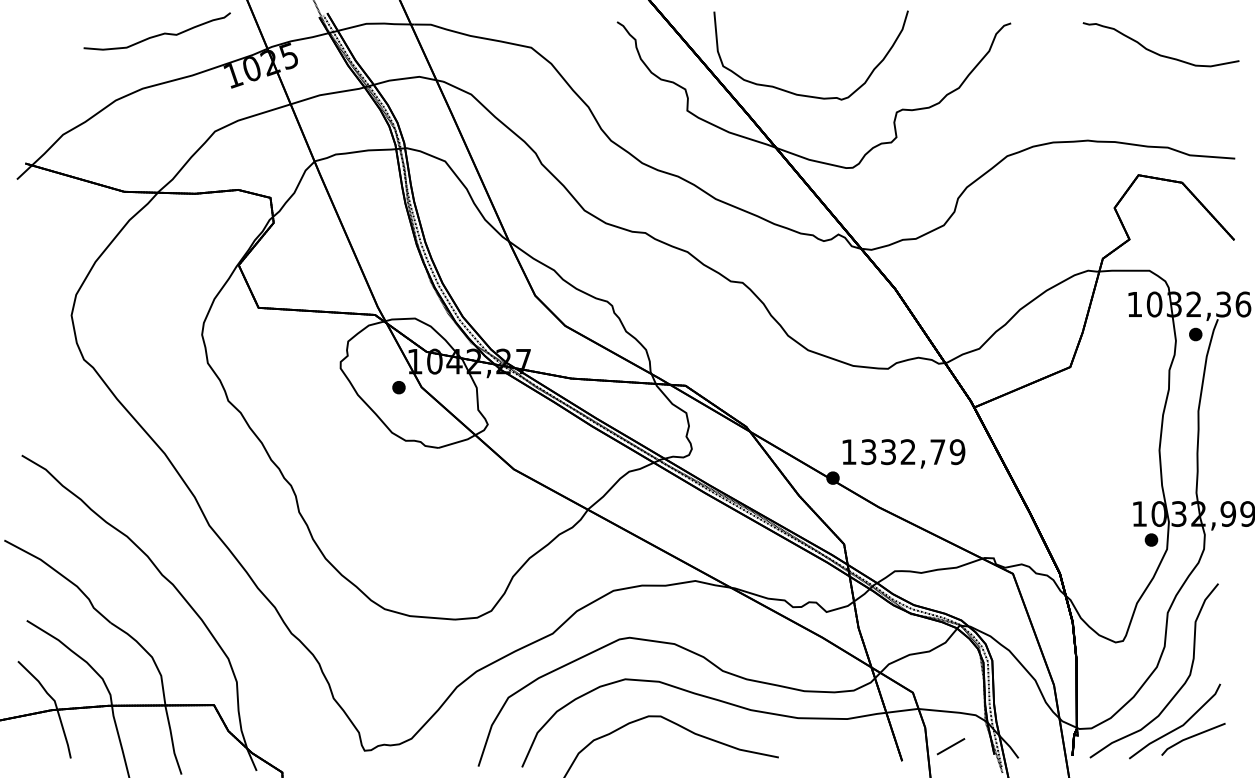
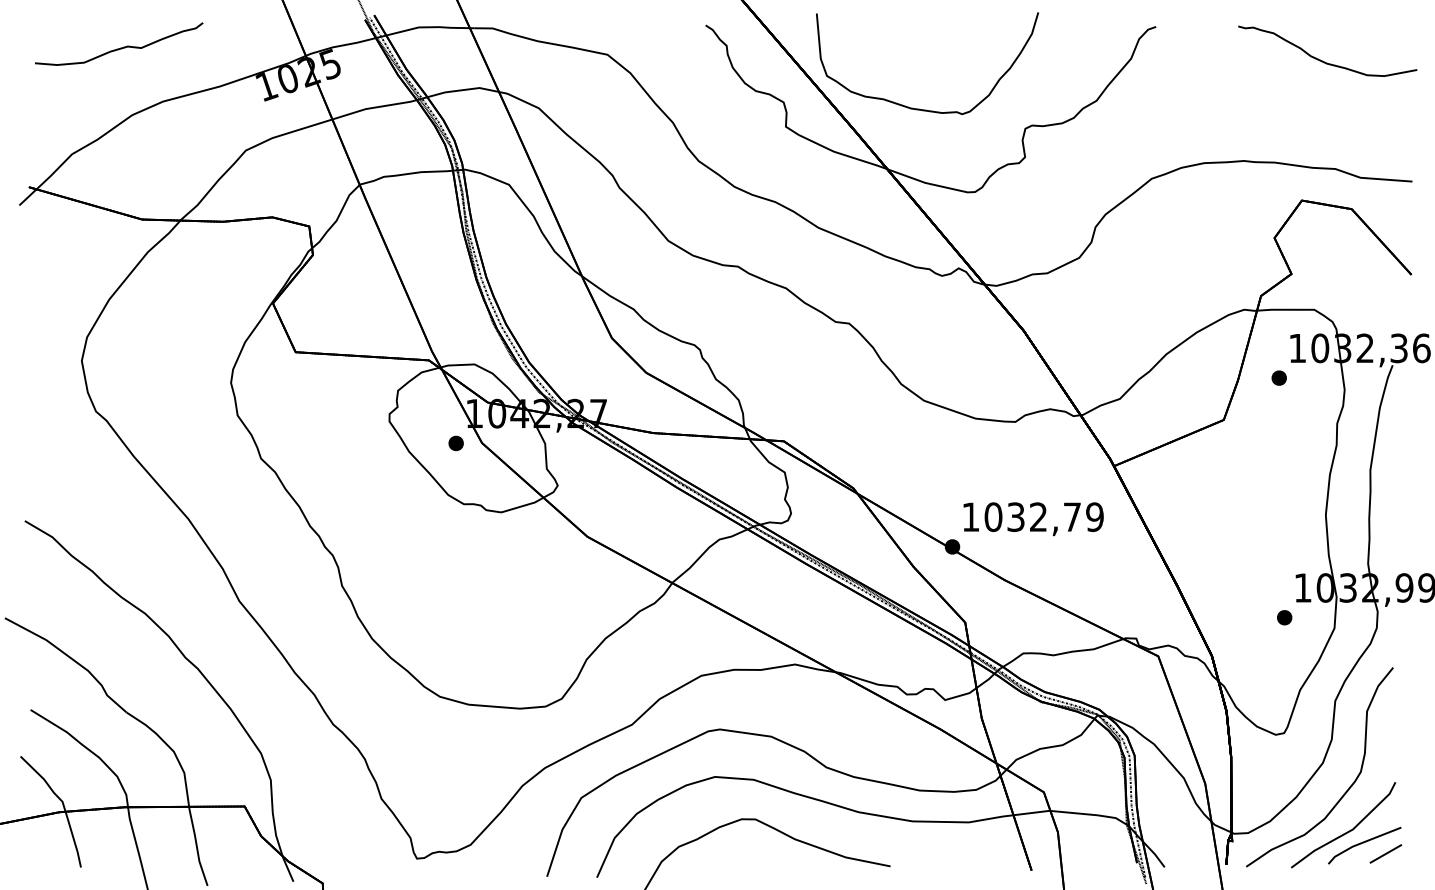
curve: (157, 34) -> (119, 47), moved
part: (1195, 334) -> (1278, 378), moved
text: (868, 452) -> (993, 517), 1332,79 -> 1032,79
part: (1151, 539) -> (1284, 617), moved
line: (950, 746) -> (1385, 853), moved

